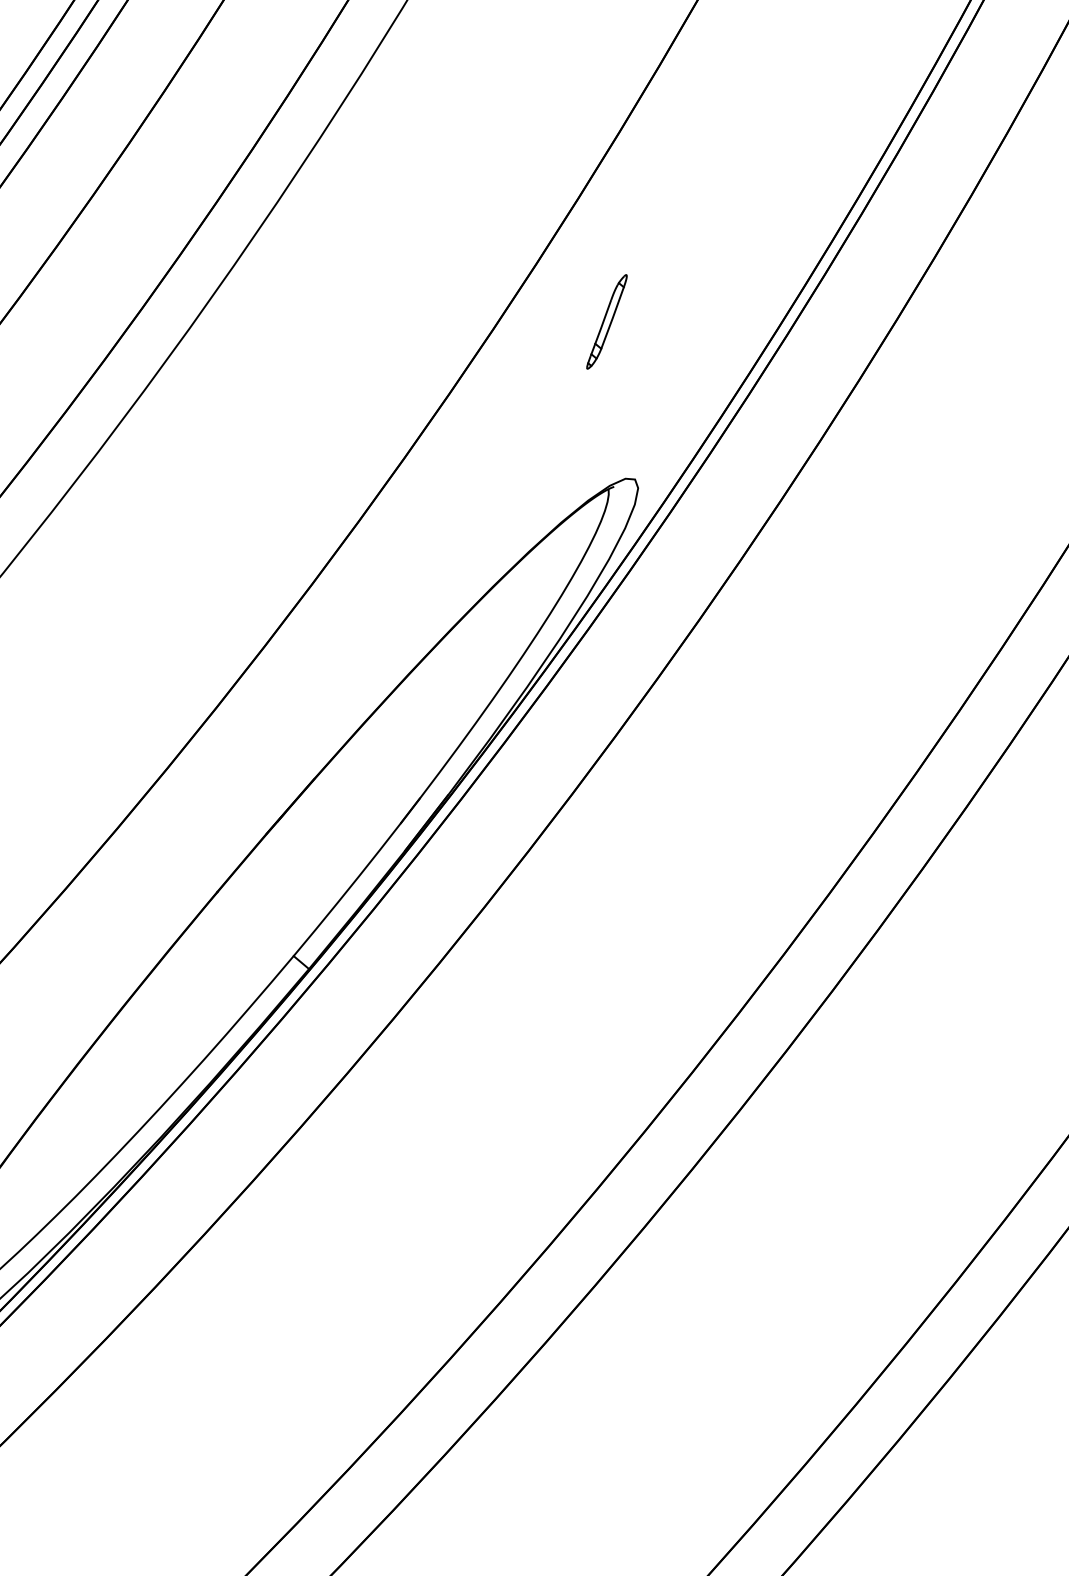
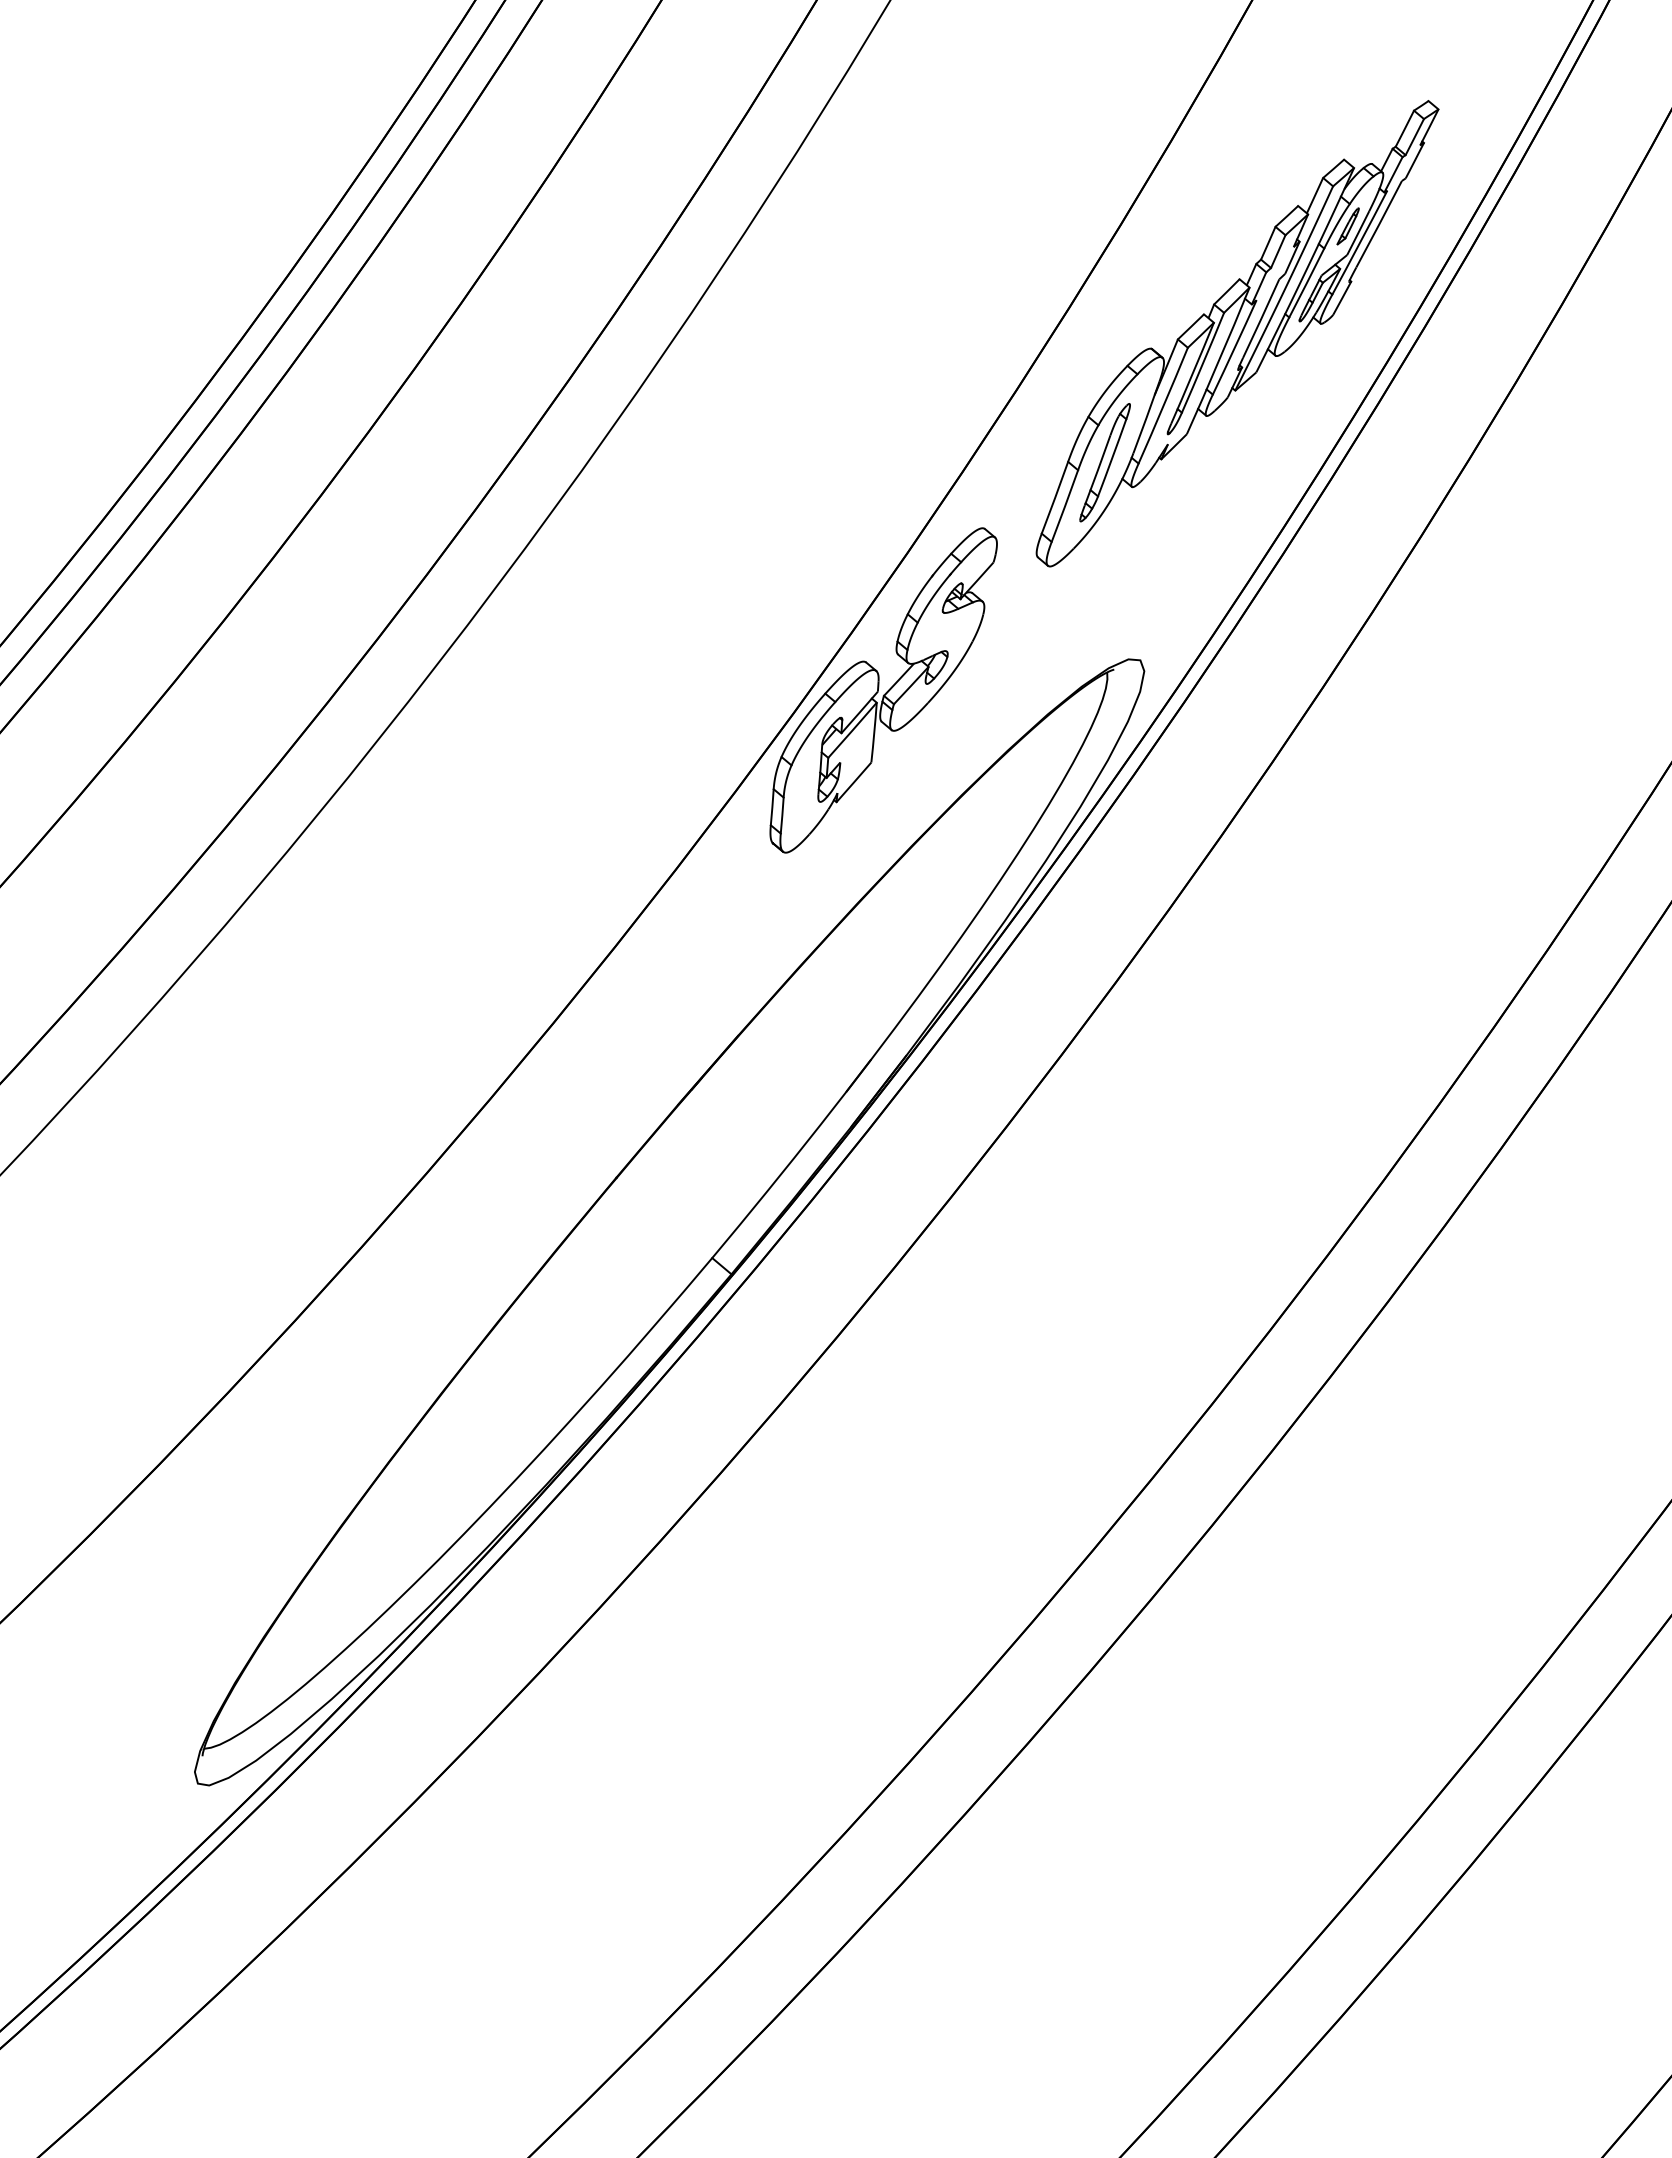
part: (712, 218) -> (1237, 333), added
part: (430, 503) -> (883, 690), added

